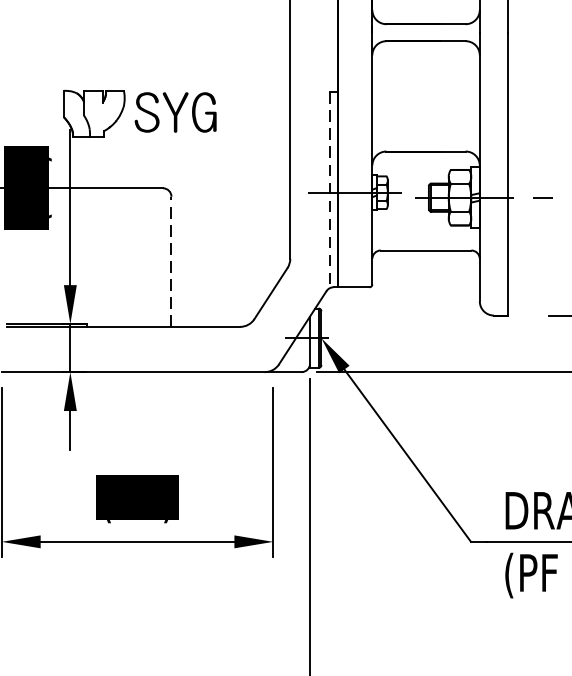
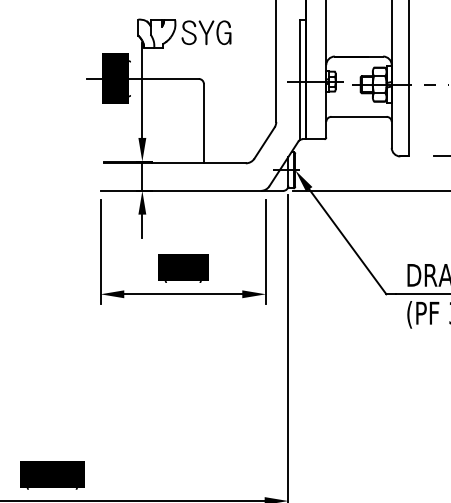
line: (330, 190) -> (300, 80), dashed -> solid
line: (170, 261) -> (203, 123), dashed -> solid

